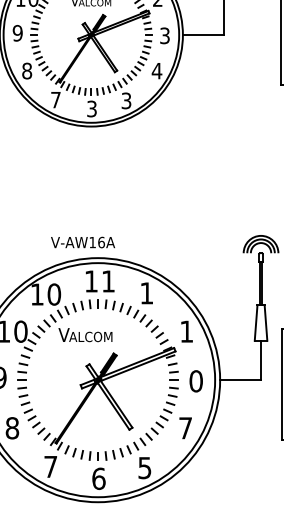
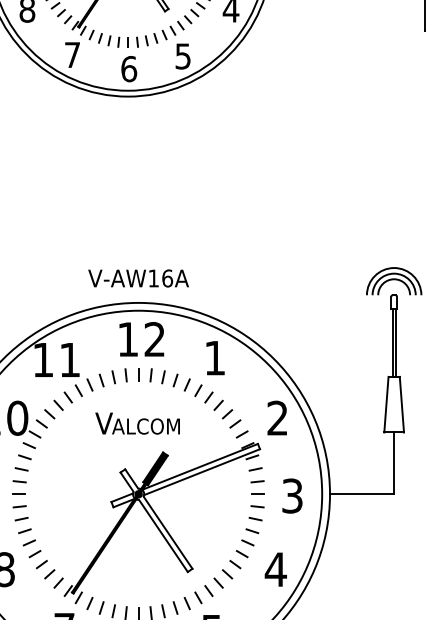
text: (126, 100) -> (183, 55), 3 -> 5
text: (92, 108) -> (129, 68), 3 -> 6
text: (82, 242) -> (137, 278), moved
text: (108, 281) -> (154, 339), 11 -> 12
text: (54, 294) -> (70, 359), 10 -> 11
text: (186, 331) -> (277, 417), 1 -> 2
text: (85, 335) -> (137, 424), moved
text: (195, 381) -> (291, 496), 0 -> 3
text: (185, 428) -> (275, 570), 7 -> 4

